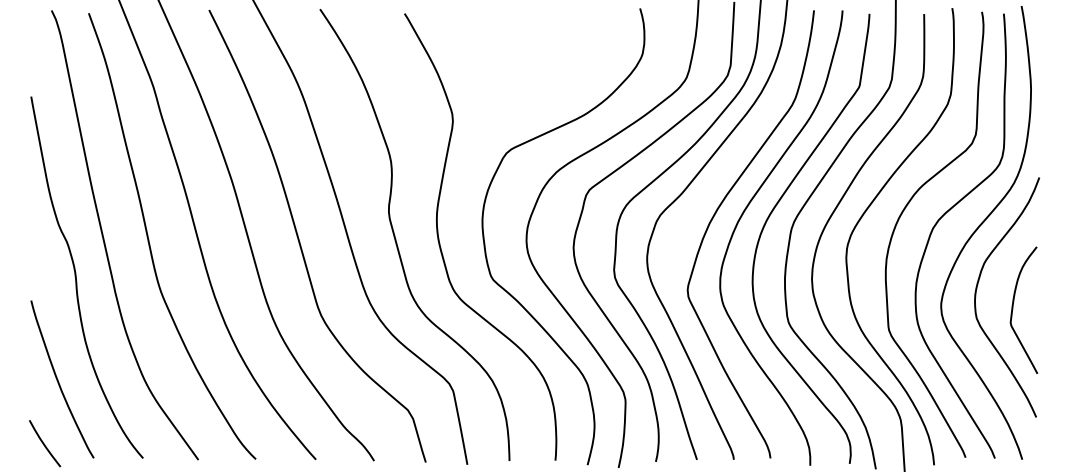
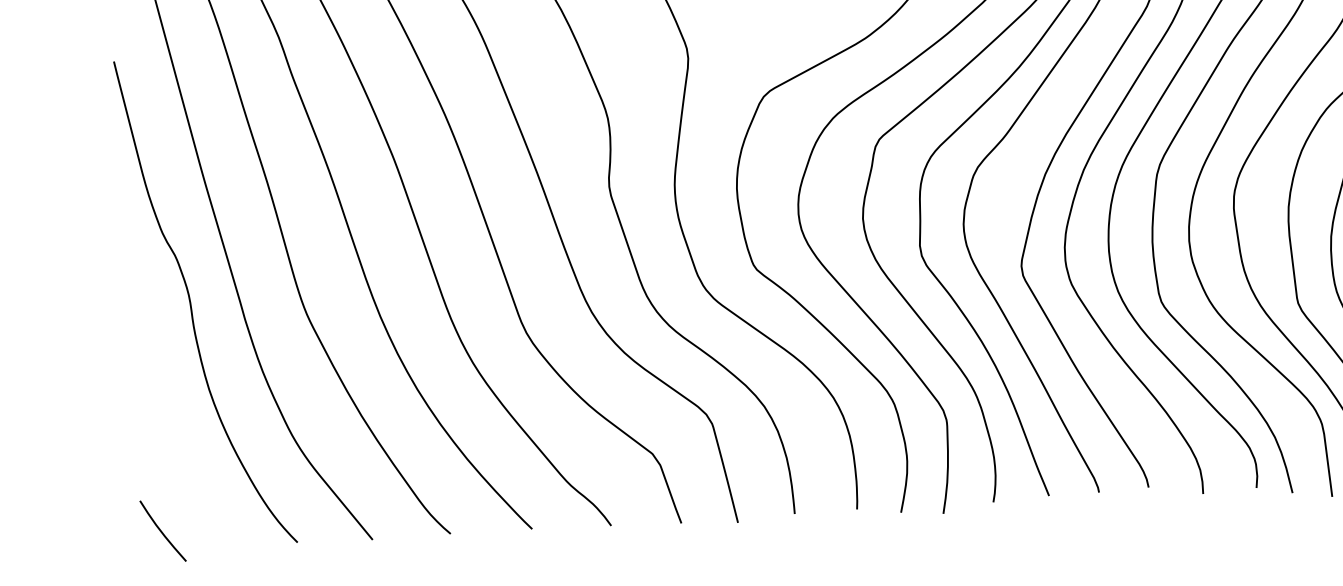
curve: (58, 379) -> (175, 442), removed

